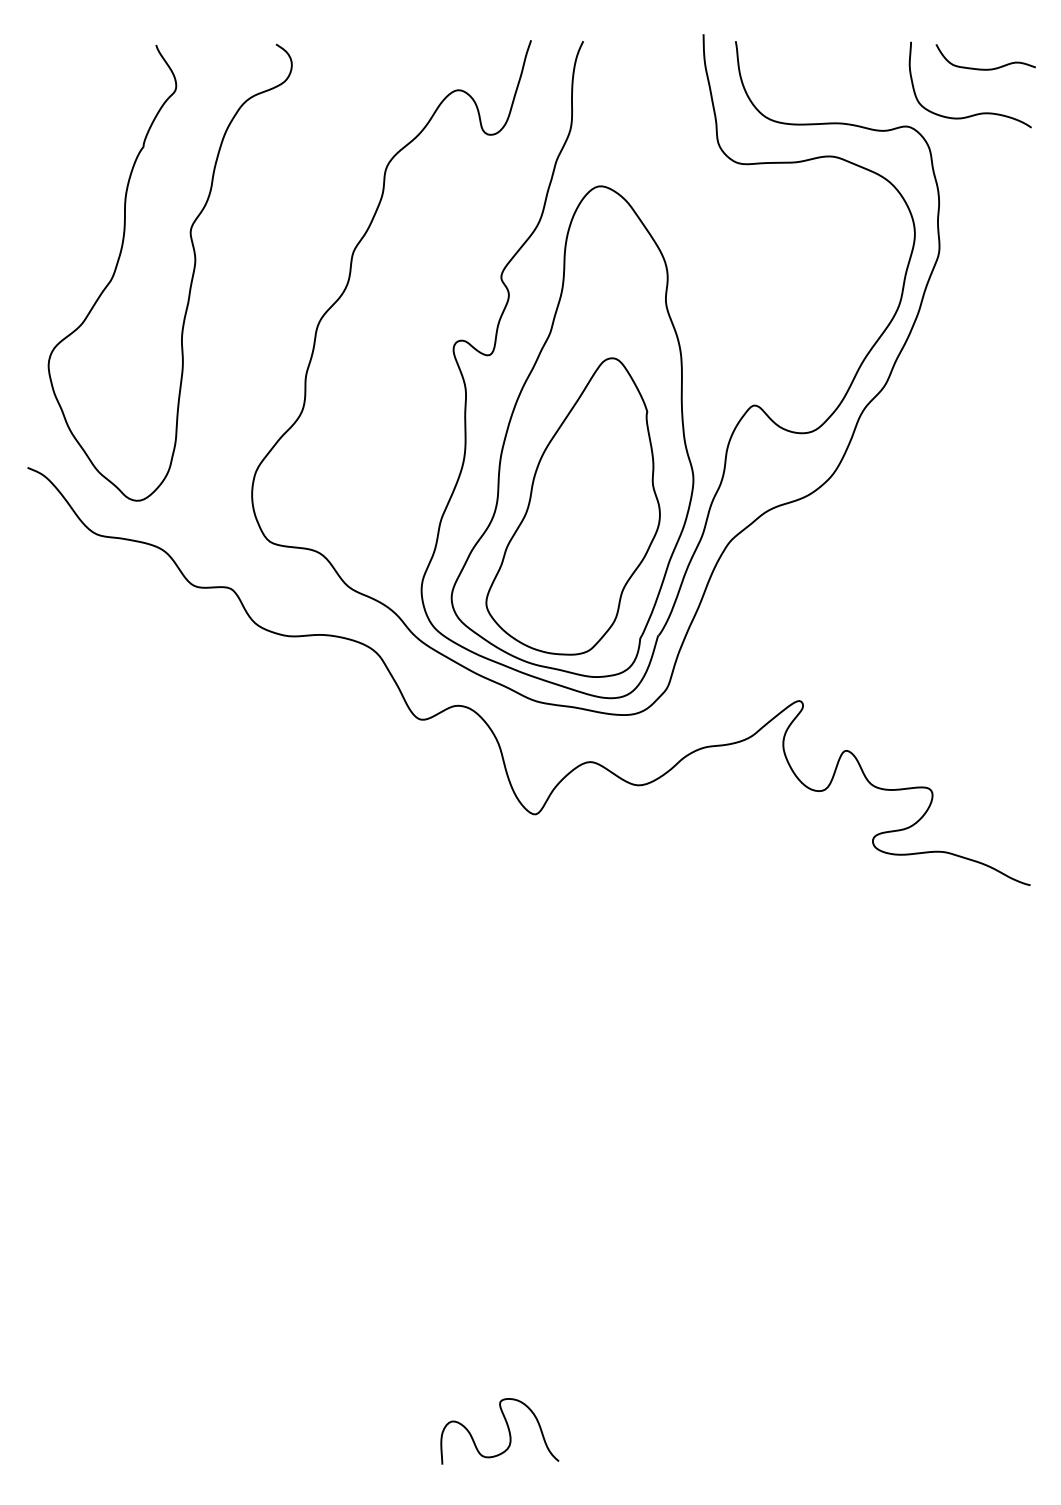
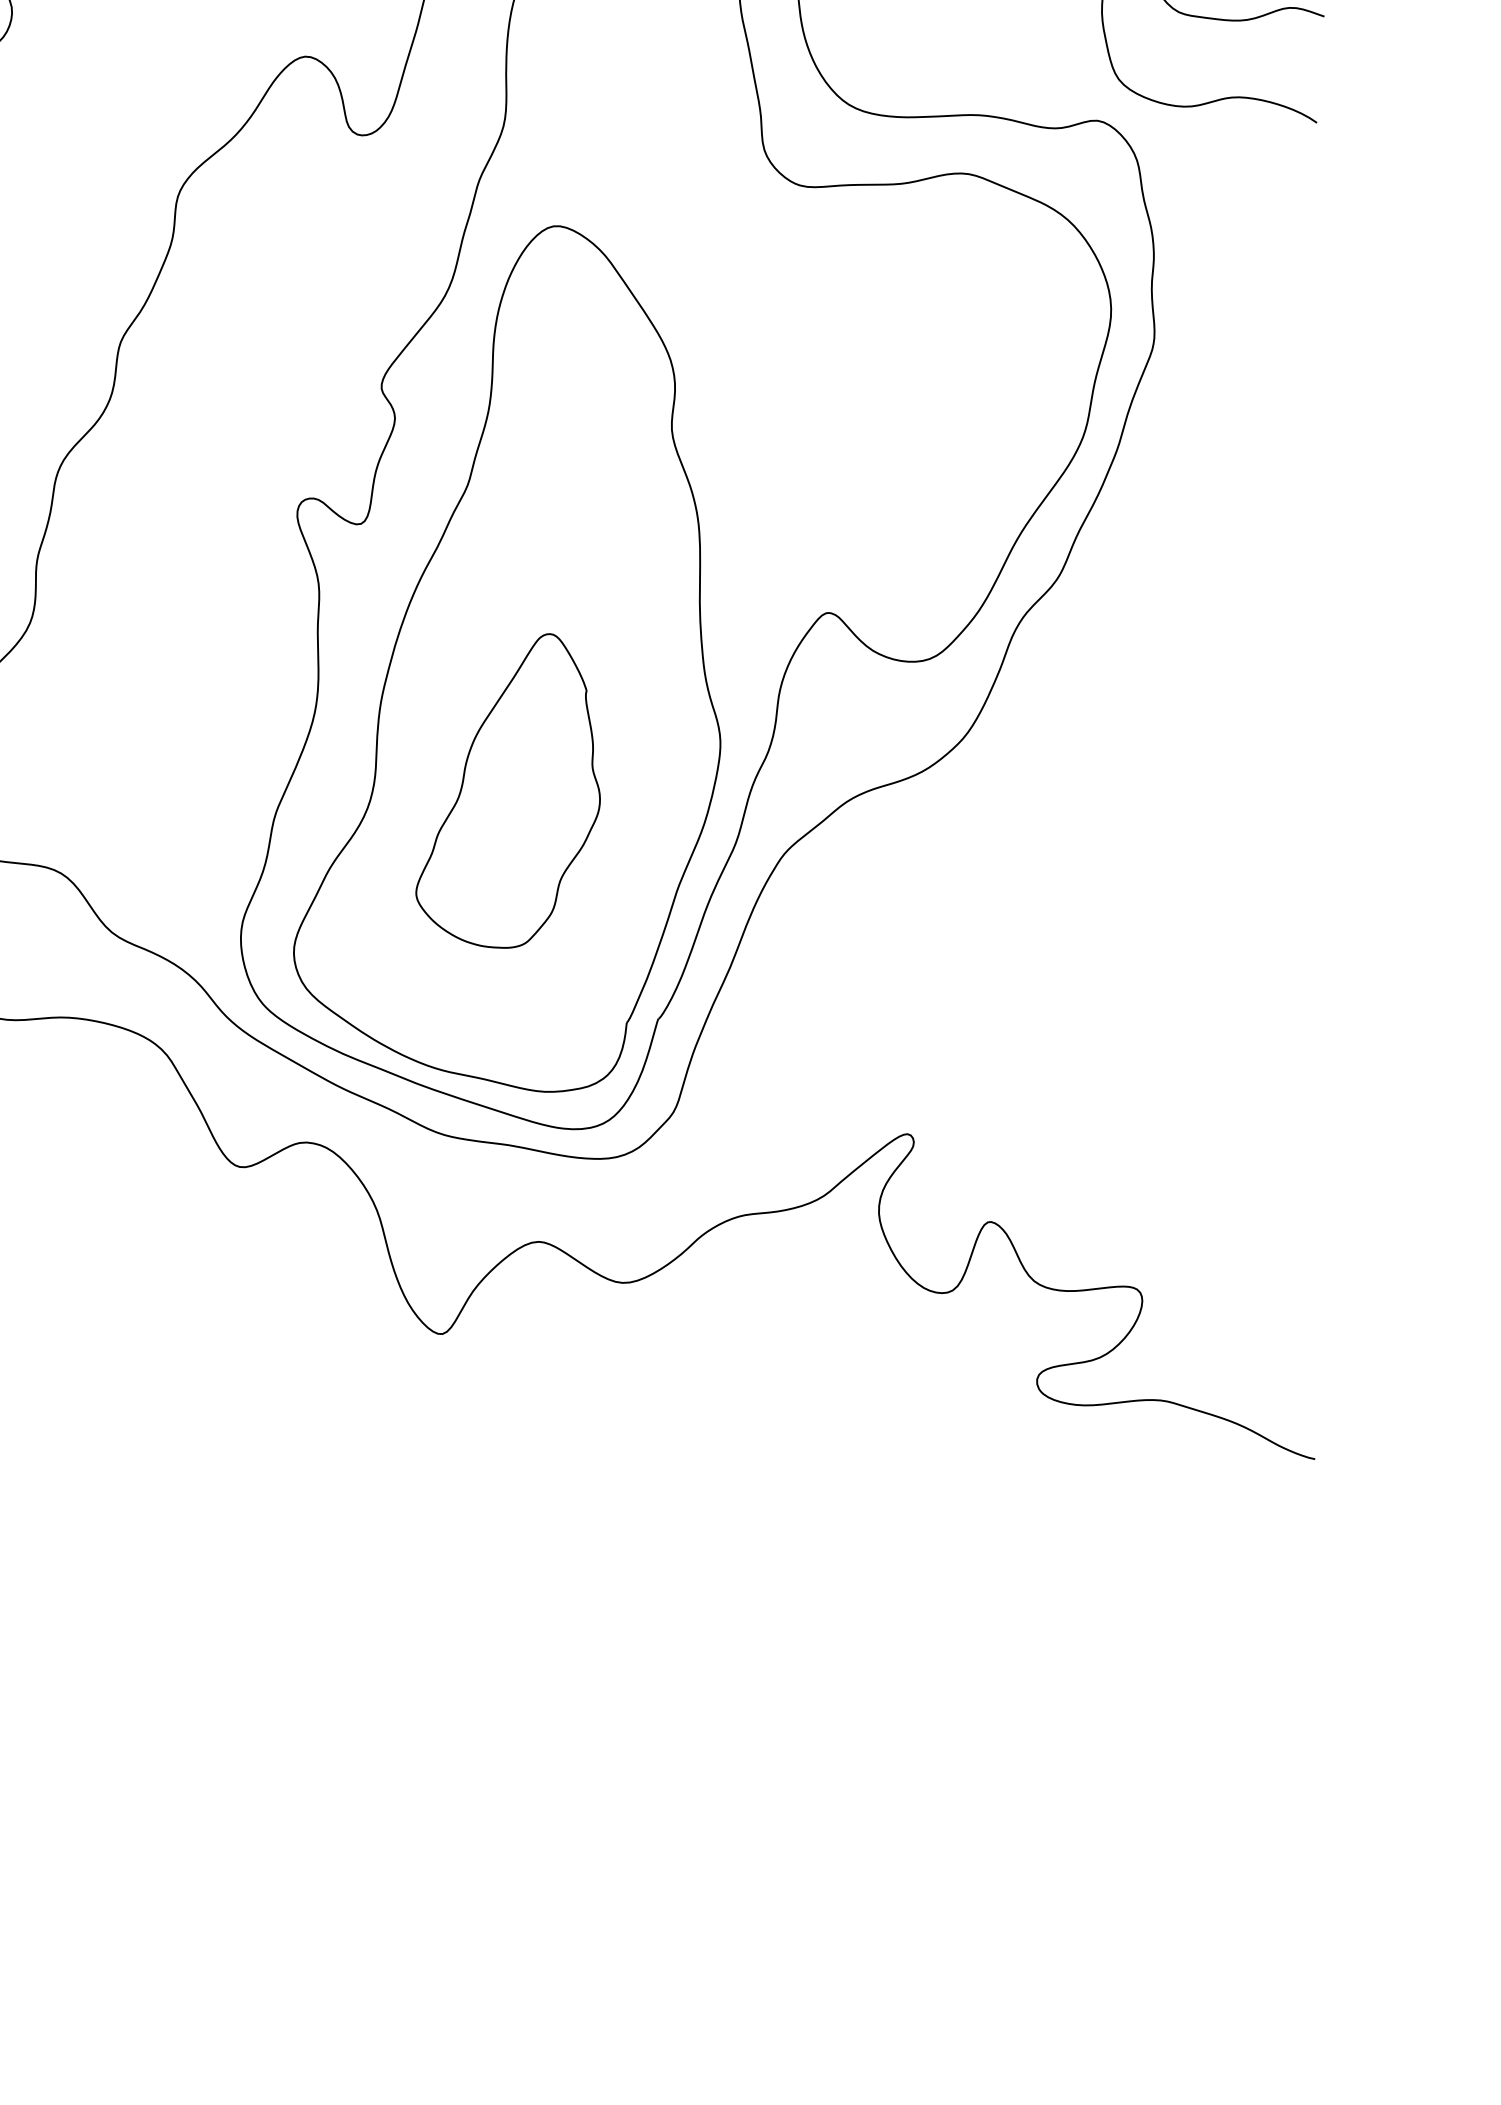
part: (572, 506) -> (507, 790), size x0.6

